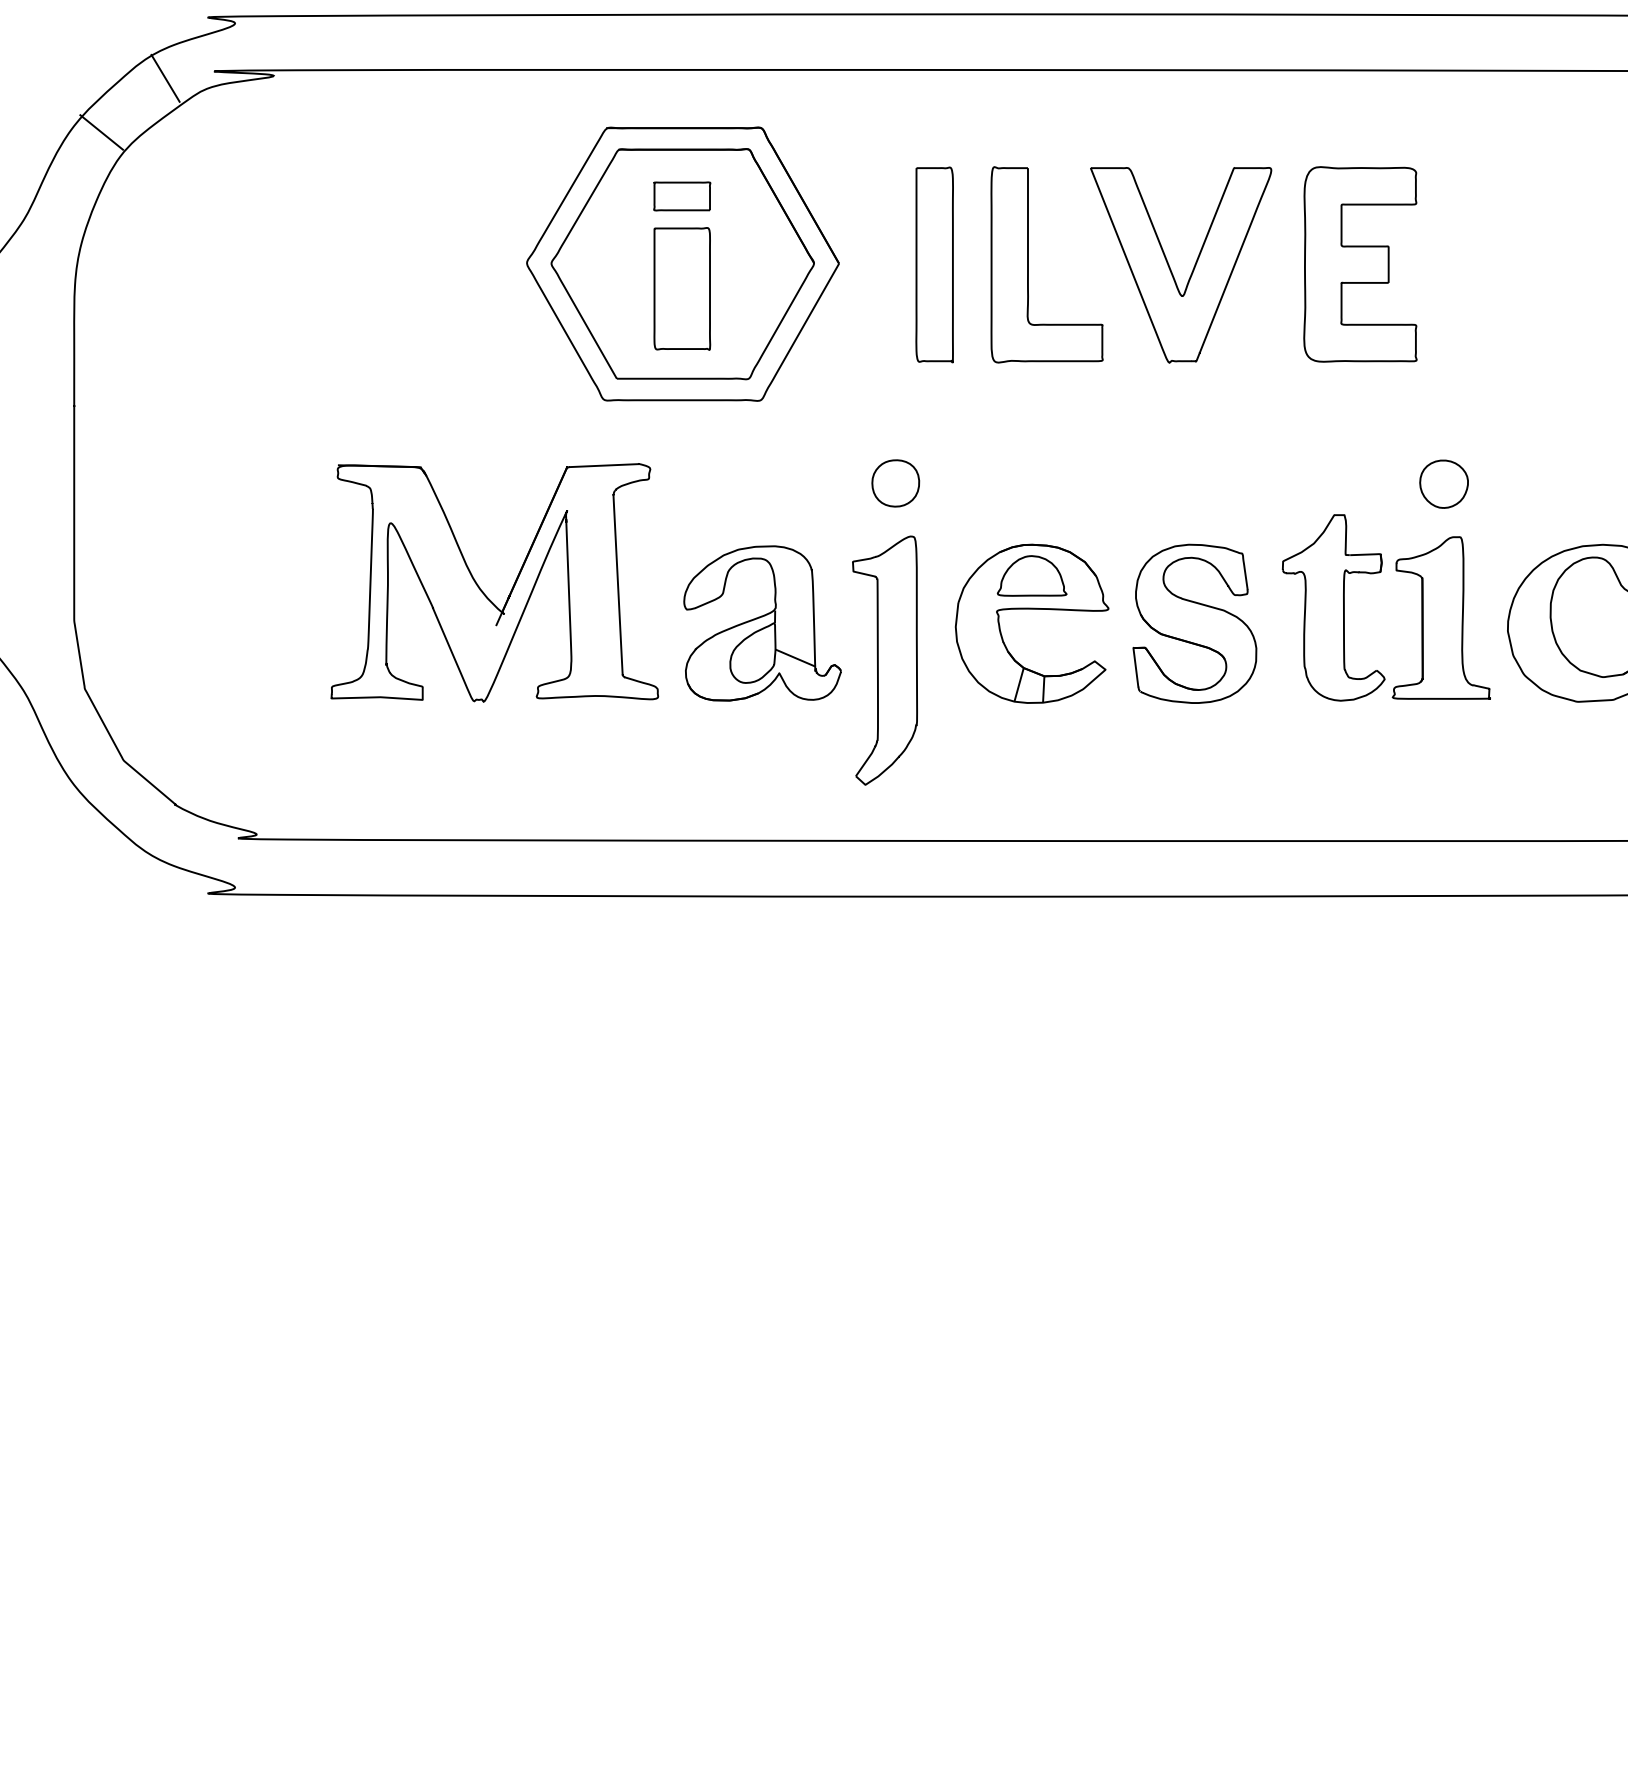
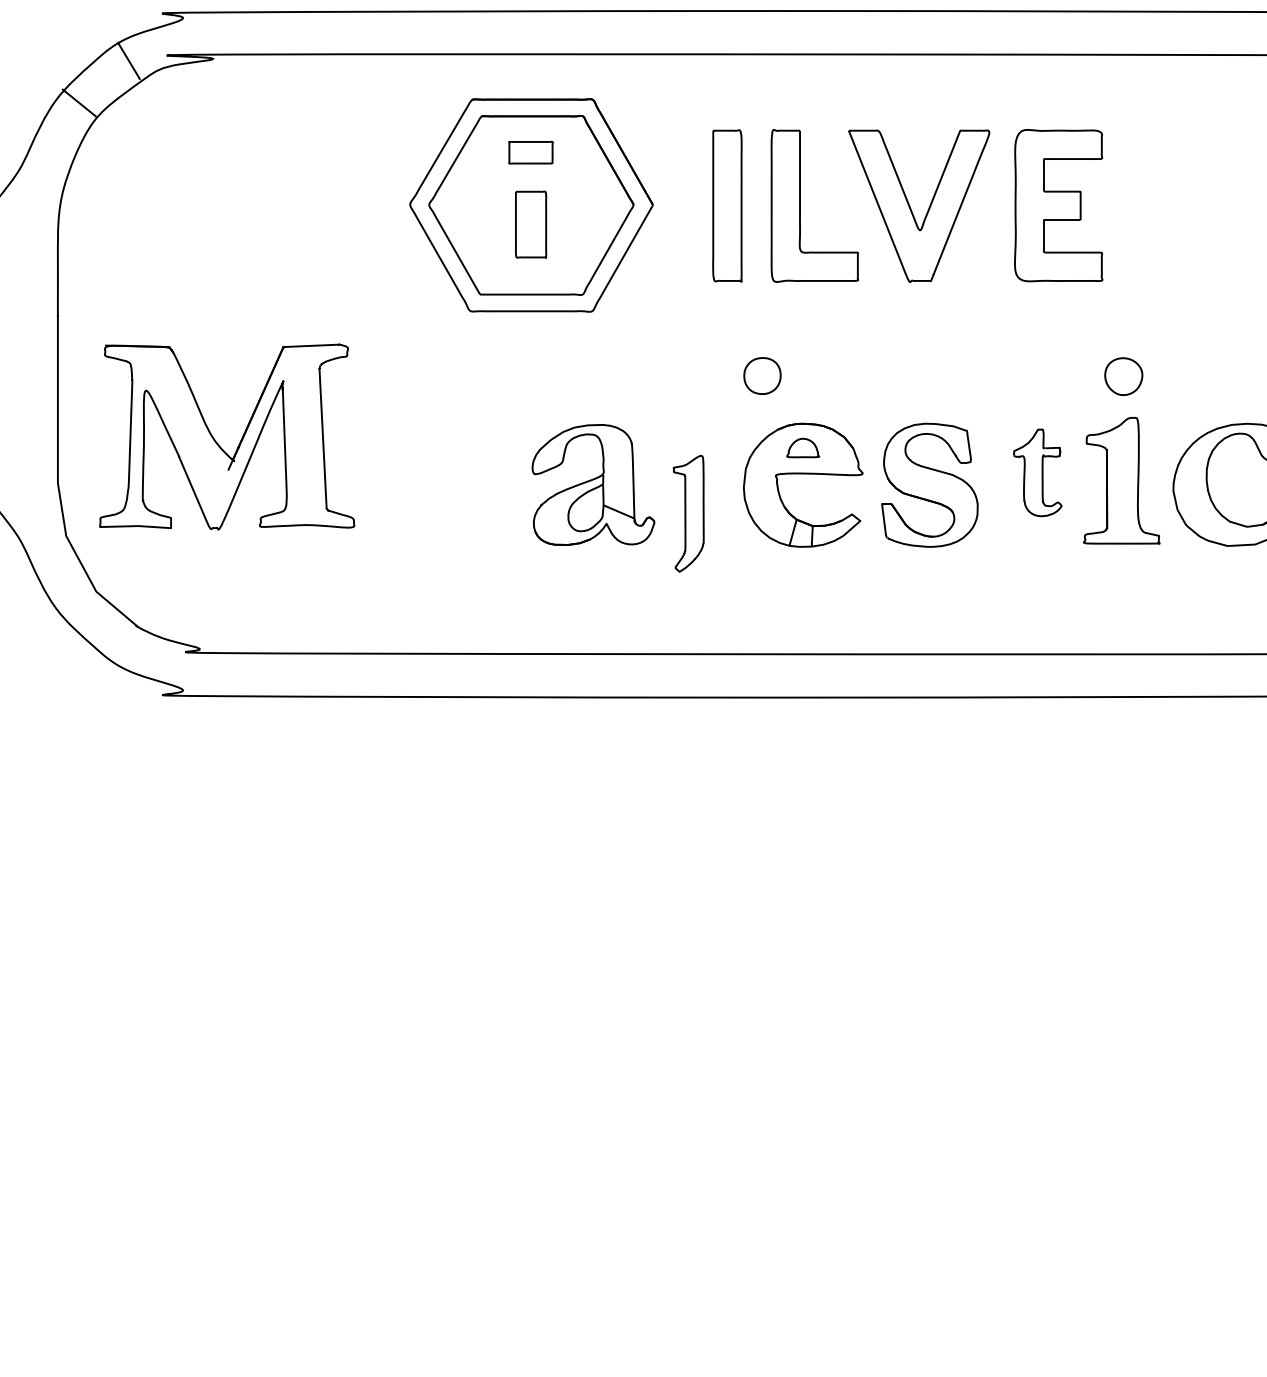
part: (682, 288) -> (531, 224), size x0.7
part: (895, 483) -> (762, 376), moved
part: (1031, 575) -> (802, 447), size x0.6
part: (484, 592) -> (219, 444), moved
part: (1333, 607) -> (1037, 472), size x0.6
part: (884, 660) -> (688, 513), size x0.6

